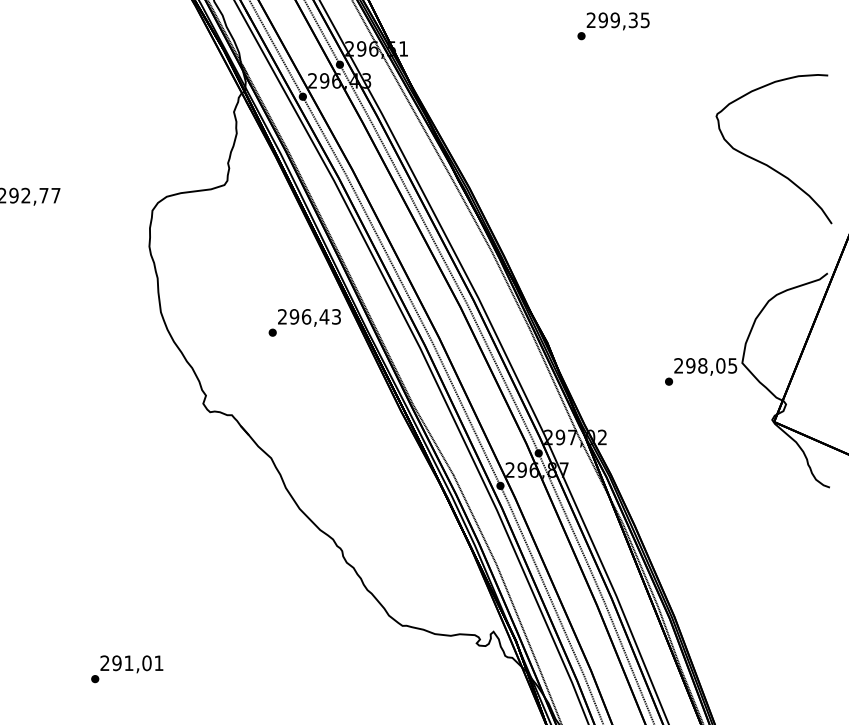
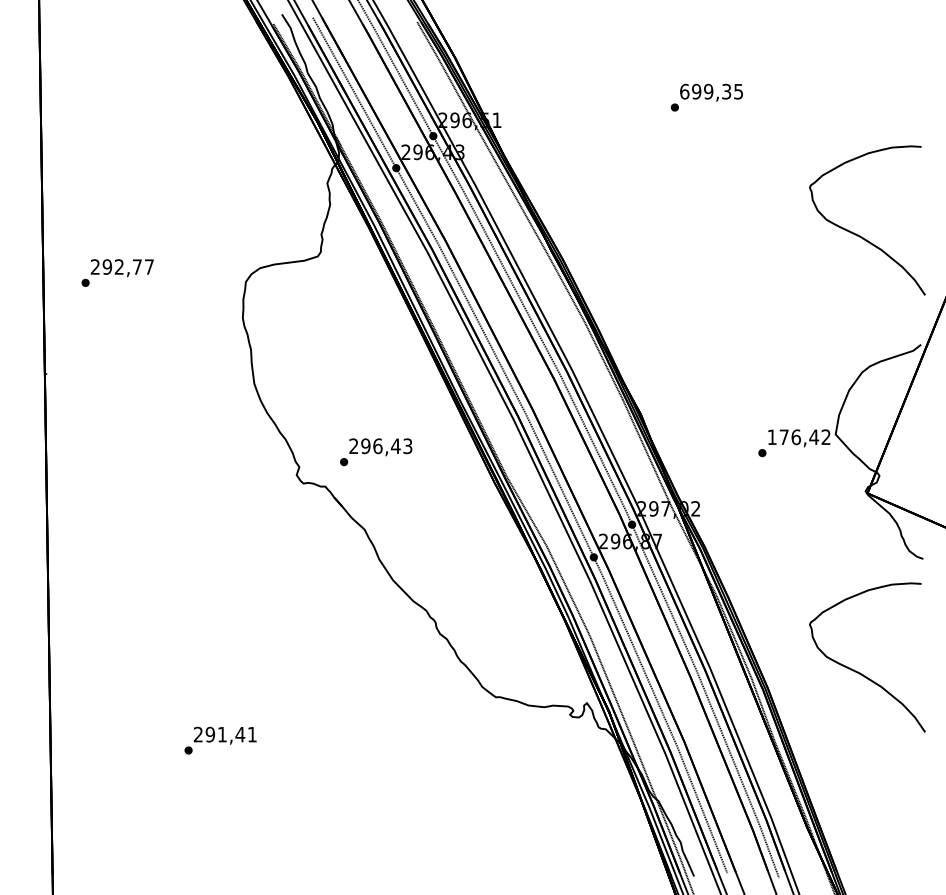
text: (591, 20) -> (684, 91), 299,35 -> 699,35
text: (305, 323) -> (376, 452), moved
text: (705, 366) -> (798, 437), 298,05 -> 176,42
curve: (767, 601) -> (860, 672), added
text: (147, 663) -> (240, 734), 291,01 -> 291,41

